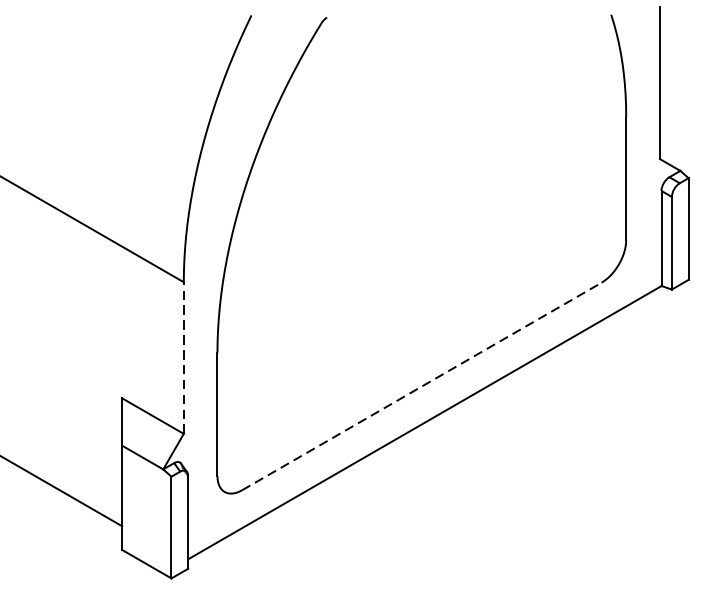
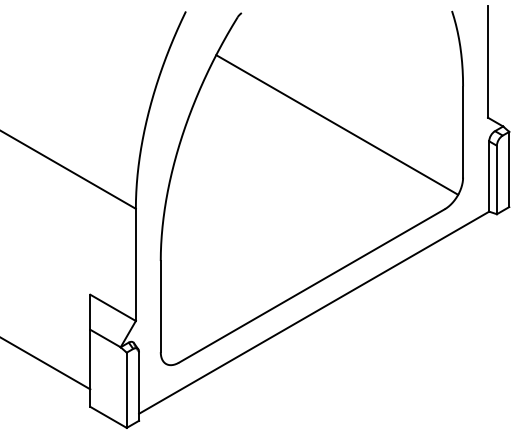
line: (456, 168) -> (337, 124), added
line: (183, 357) -> (135, 264), dashed -> solid
line: (421, 385) -> (311, 285), dashed -> solid

